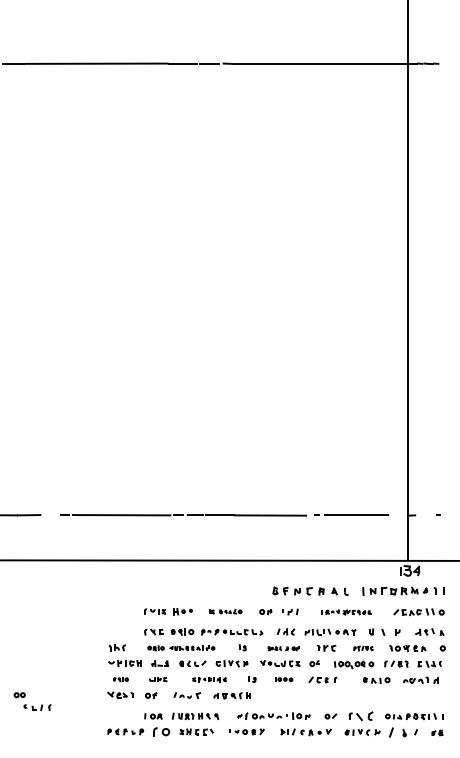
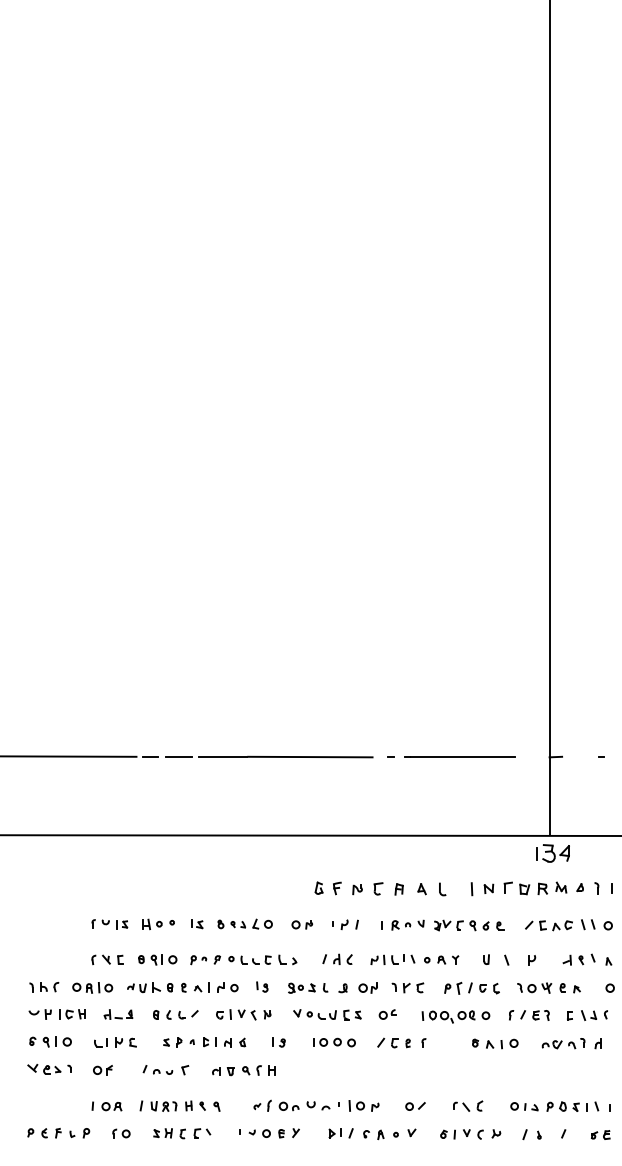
part: (225, 611) -> (232, 923), size x1.43
part: (346, 612) -> (442, 925), size x1.43
part: (181, 648) -> (155, 988), size x1.43
part: (283, 648) -> (333, 988), size x1.67
part: (363, 648) -> (472, 988), size x1.67
part: (120, 679) -> (49, 1042), size x1.67
part: (157, 679) -> (114, 1042), size x1.43
part: (209, 679) -> (204, 1042), size x1.43
part: (283, 679) -> (333, 1042), size x1.43
part: (361, 716) -> (468, 1106), size x0.71
part: (161, 732) -> (121, 1134), size x0.62
part: (397, 732) -> (531, 1134), size x0.62

